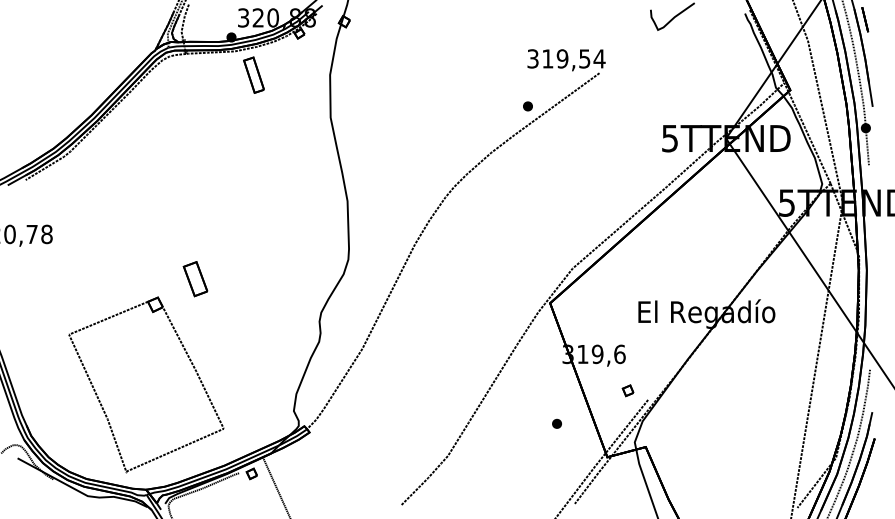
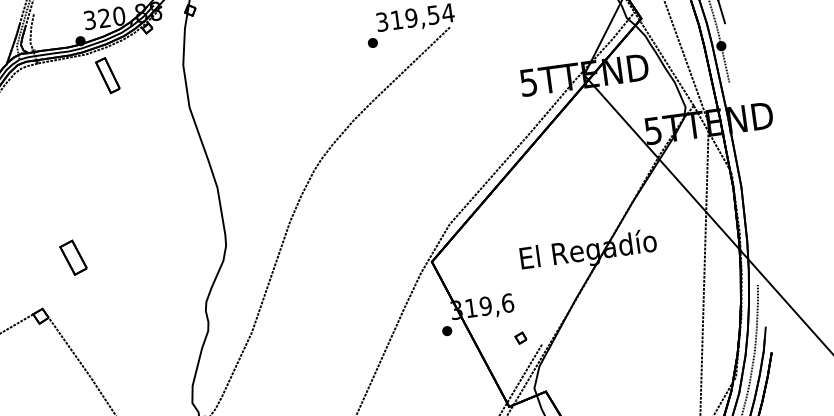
part: (527, 106) -> (372, 43), moved
part: (195, 279) -> (73, 258), moved
part: (556, 423) -> (446, 330), moved

